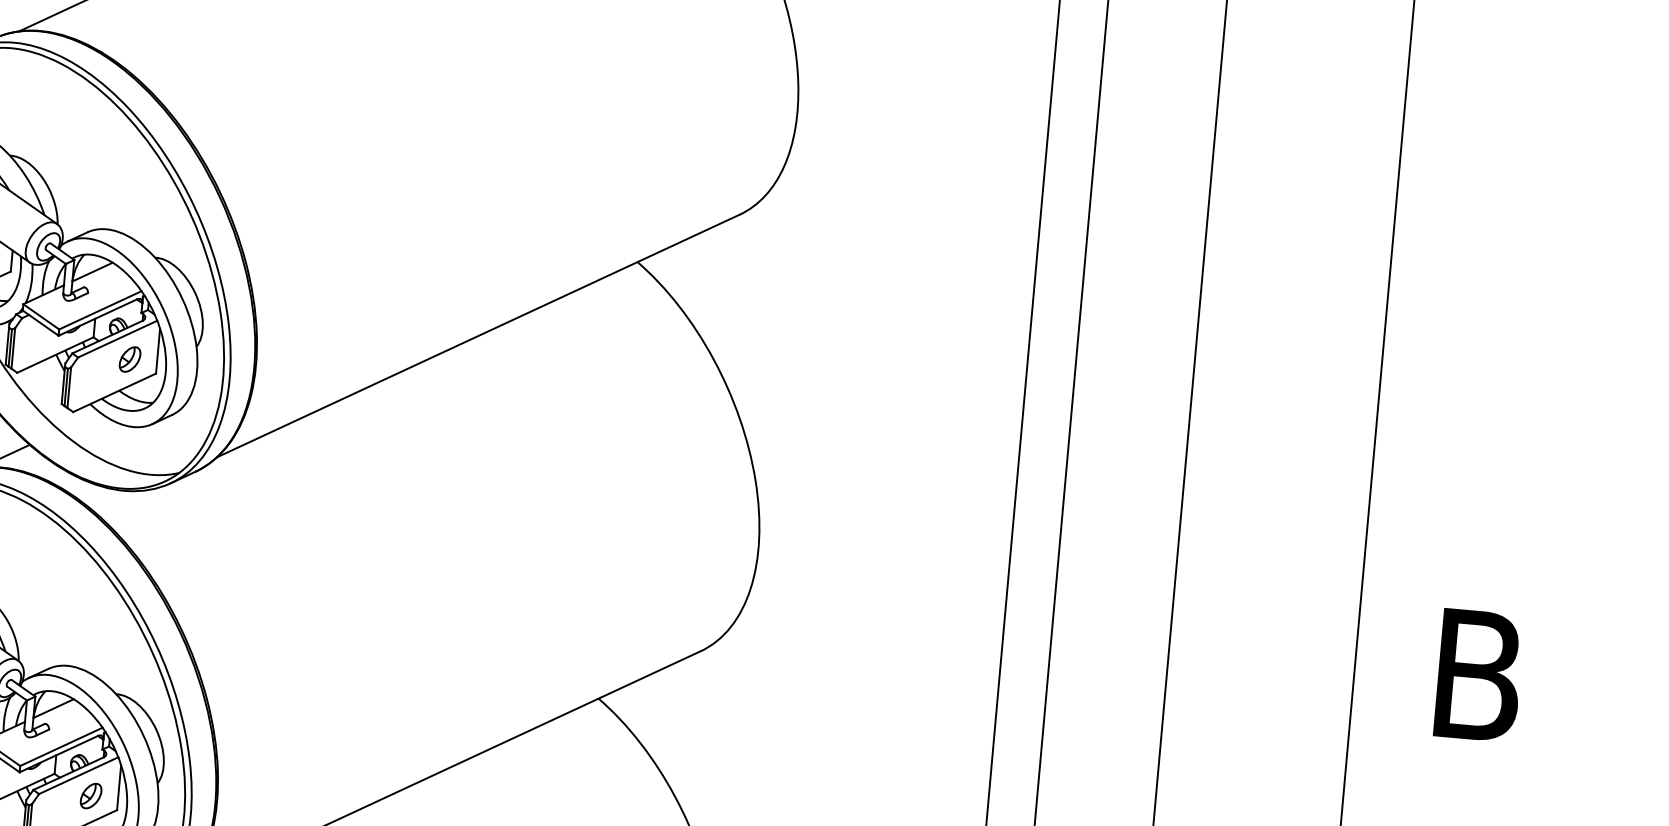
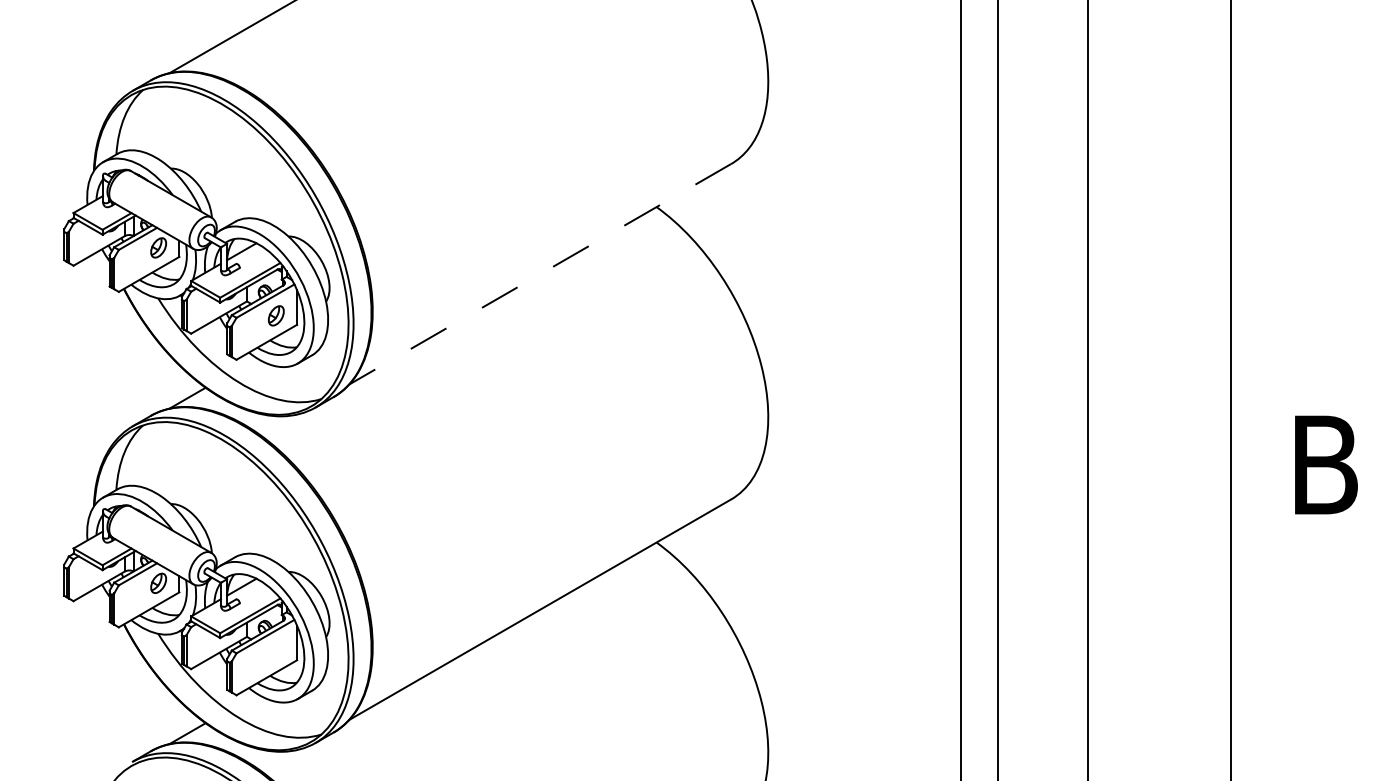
line: (477, 336) -> (539, 274), solid -> dashed
part: (91, 795) -> (276, 650), removed

